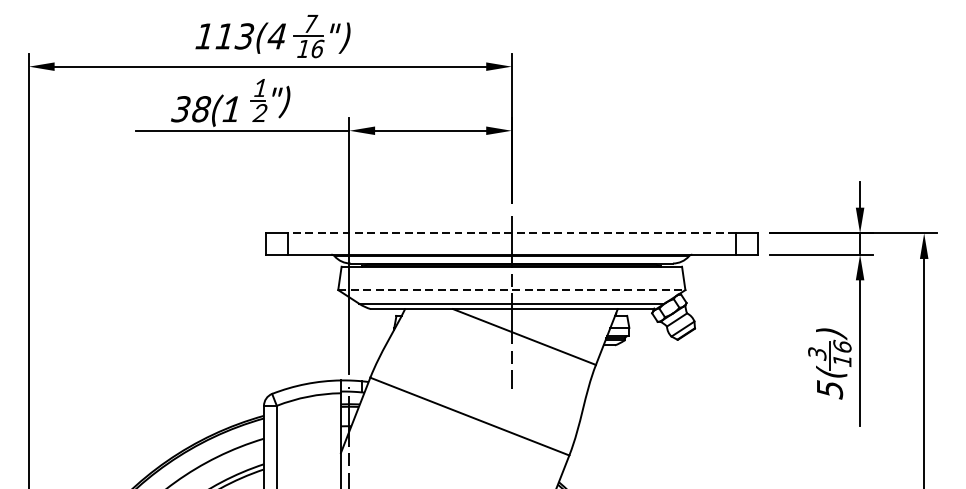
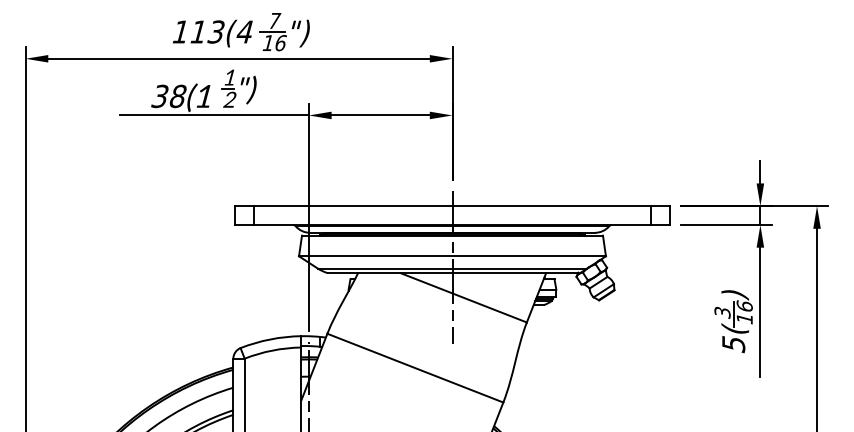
line: (510, 233) -> (451, 206), dashed -> solid
line: (511, 290) -> (452, 256), dashed -> solid

